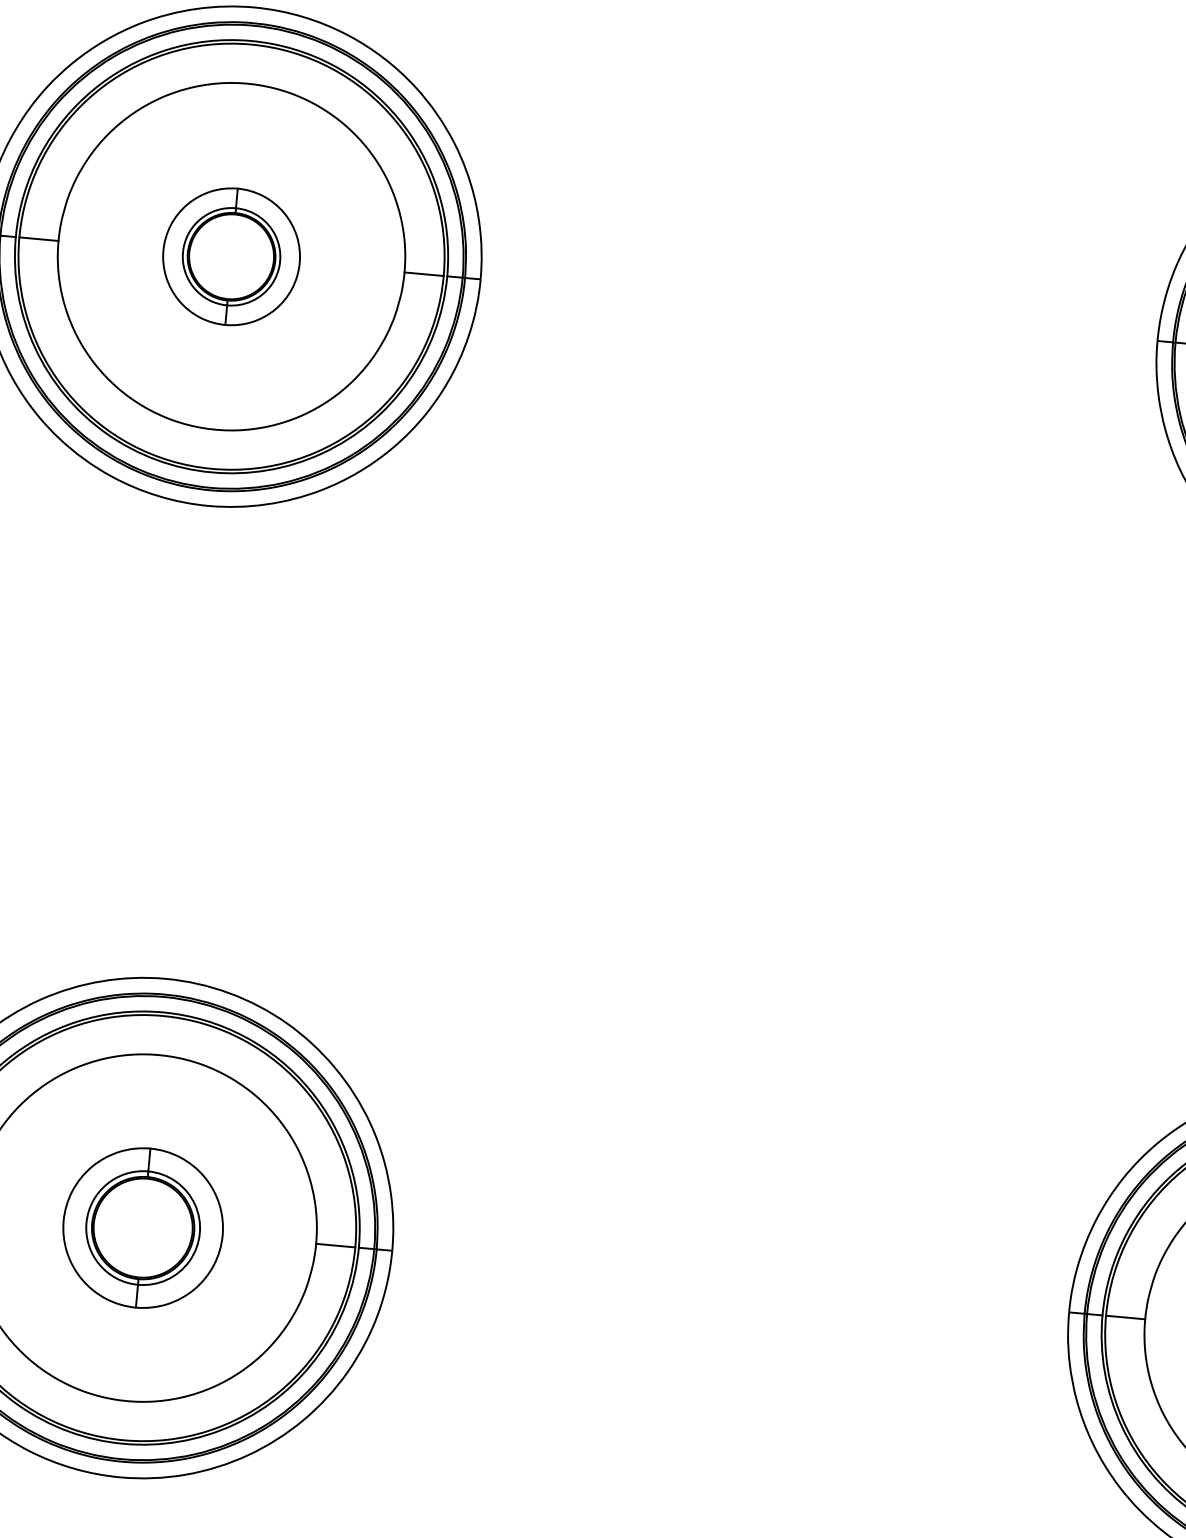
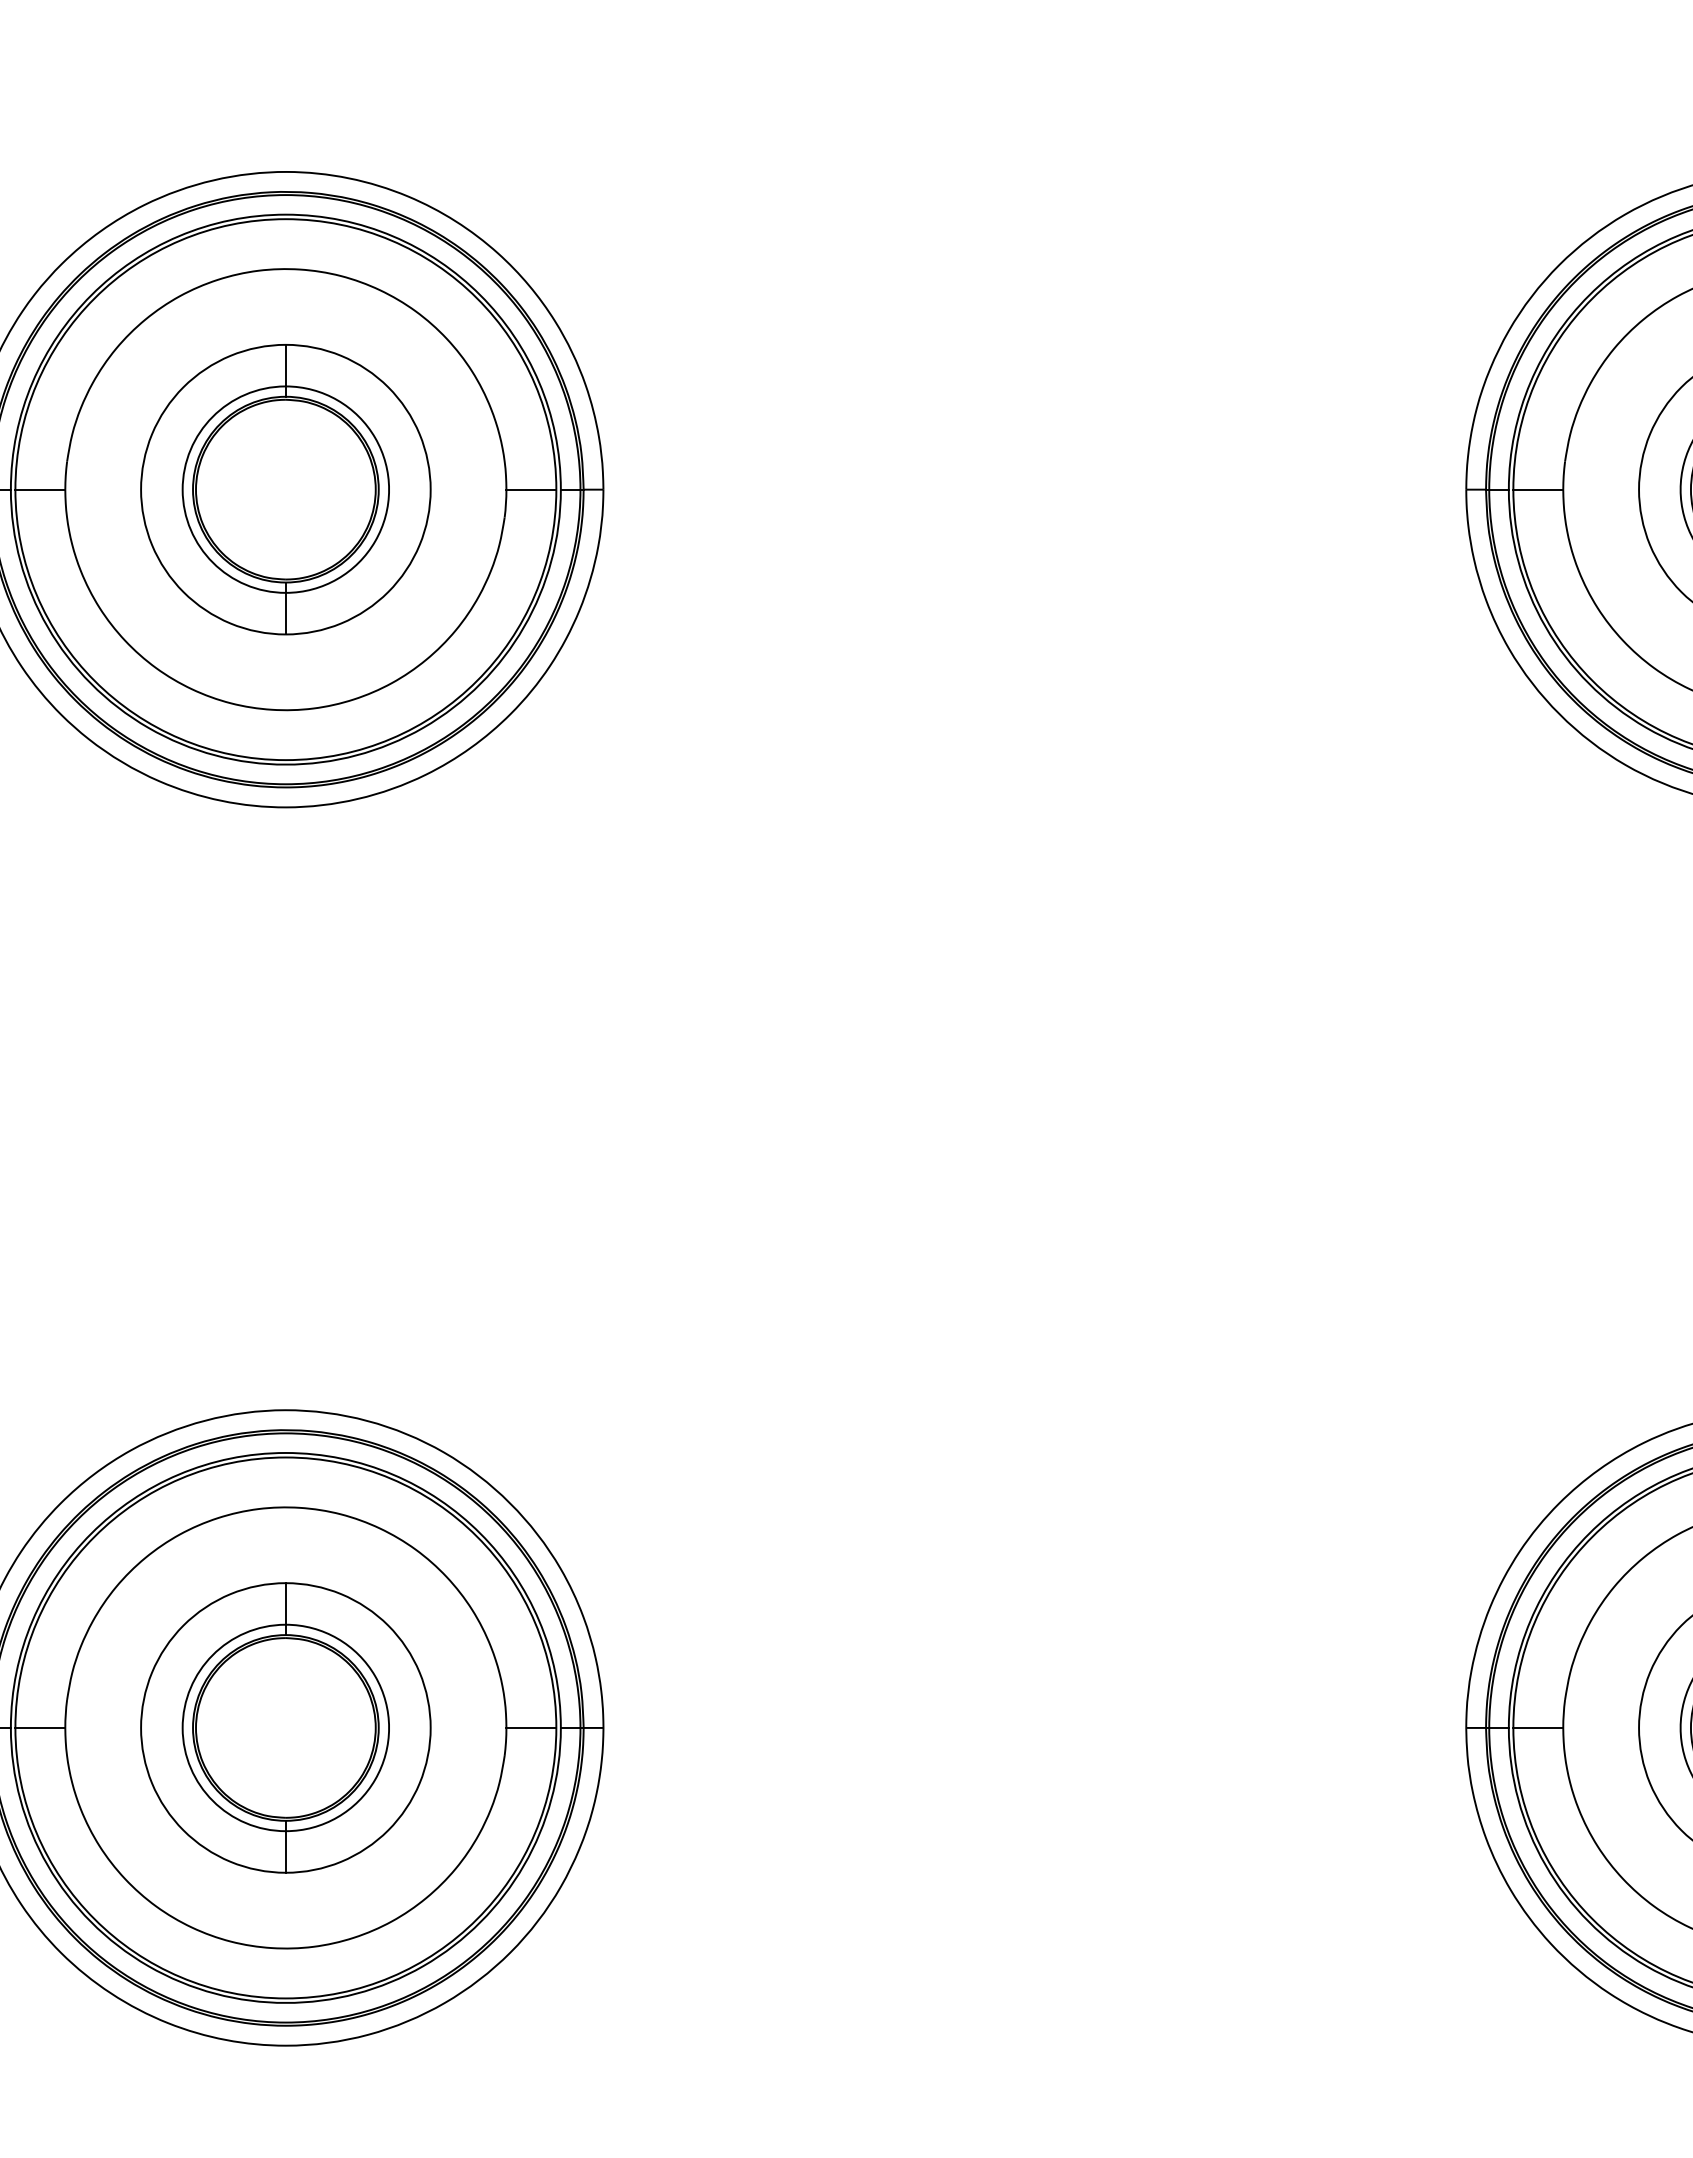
part: (231, 256) -> (285, 489), size x1.67
part: (142, 1227) -> (285, 1727), size x1.43

